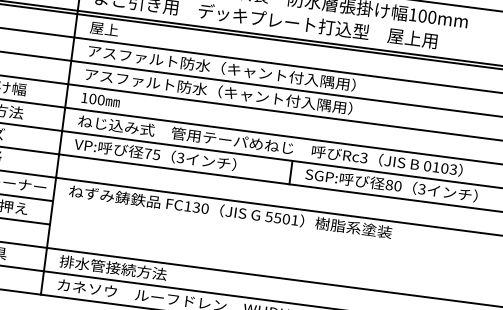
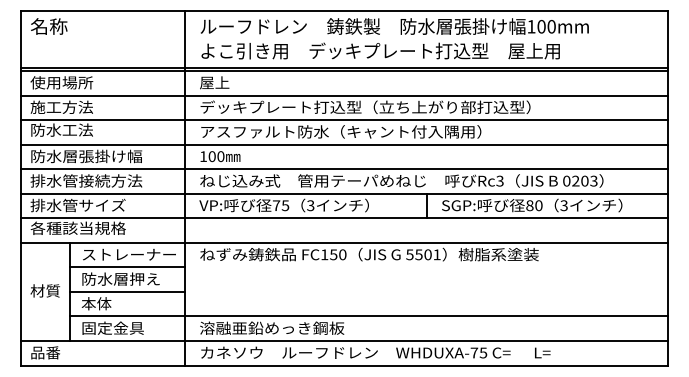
text: (245, 71) -> (365, 107), アスファルト防水（キャント付入隅用） -> デッキプレート打込型（立ち上がり部打込型）
text: (435, 166) -> (575, 180), 0103 -> 0203
text: (196, 207) -> (333, 254), FC130 -> FC150
text: (128, 269) -> (271, 327), 排水管接続方法 -> 溶融亜鉛めっき鋼板

